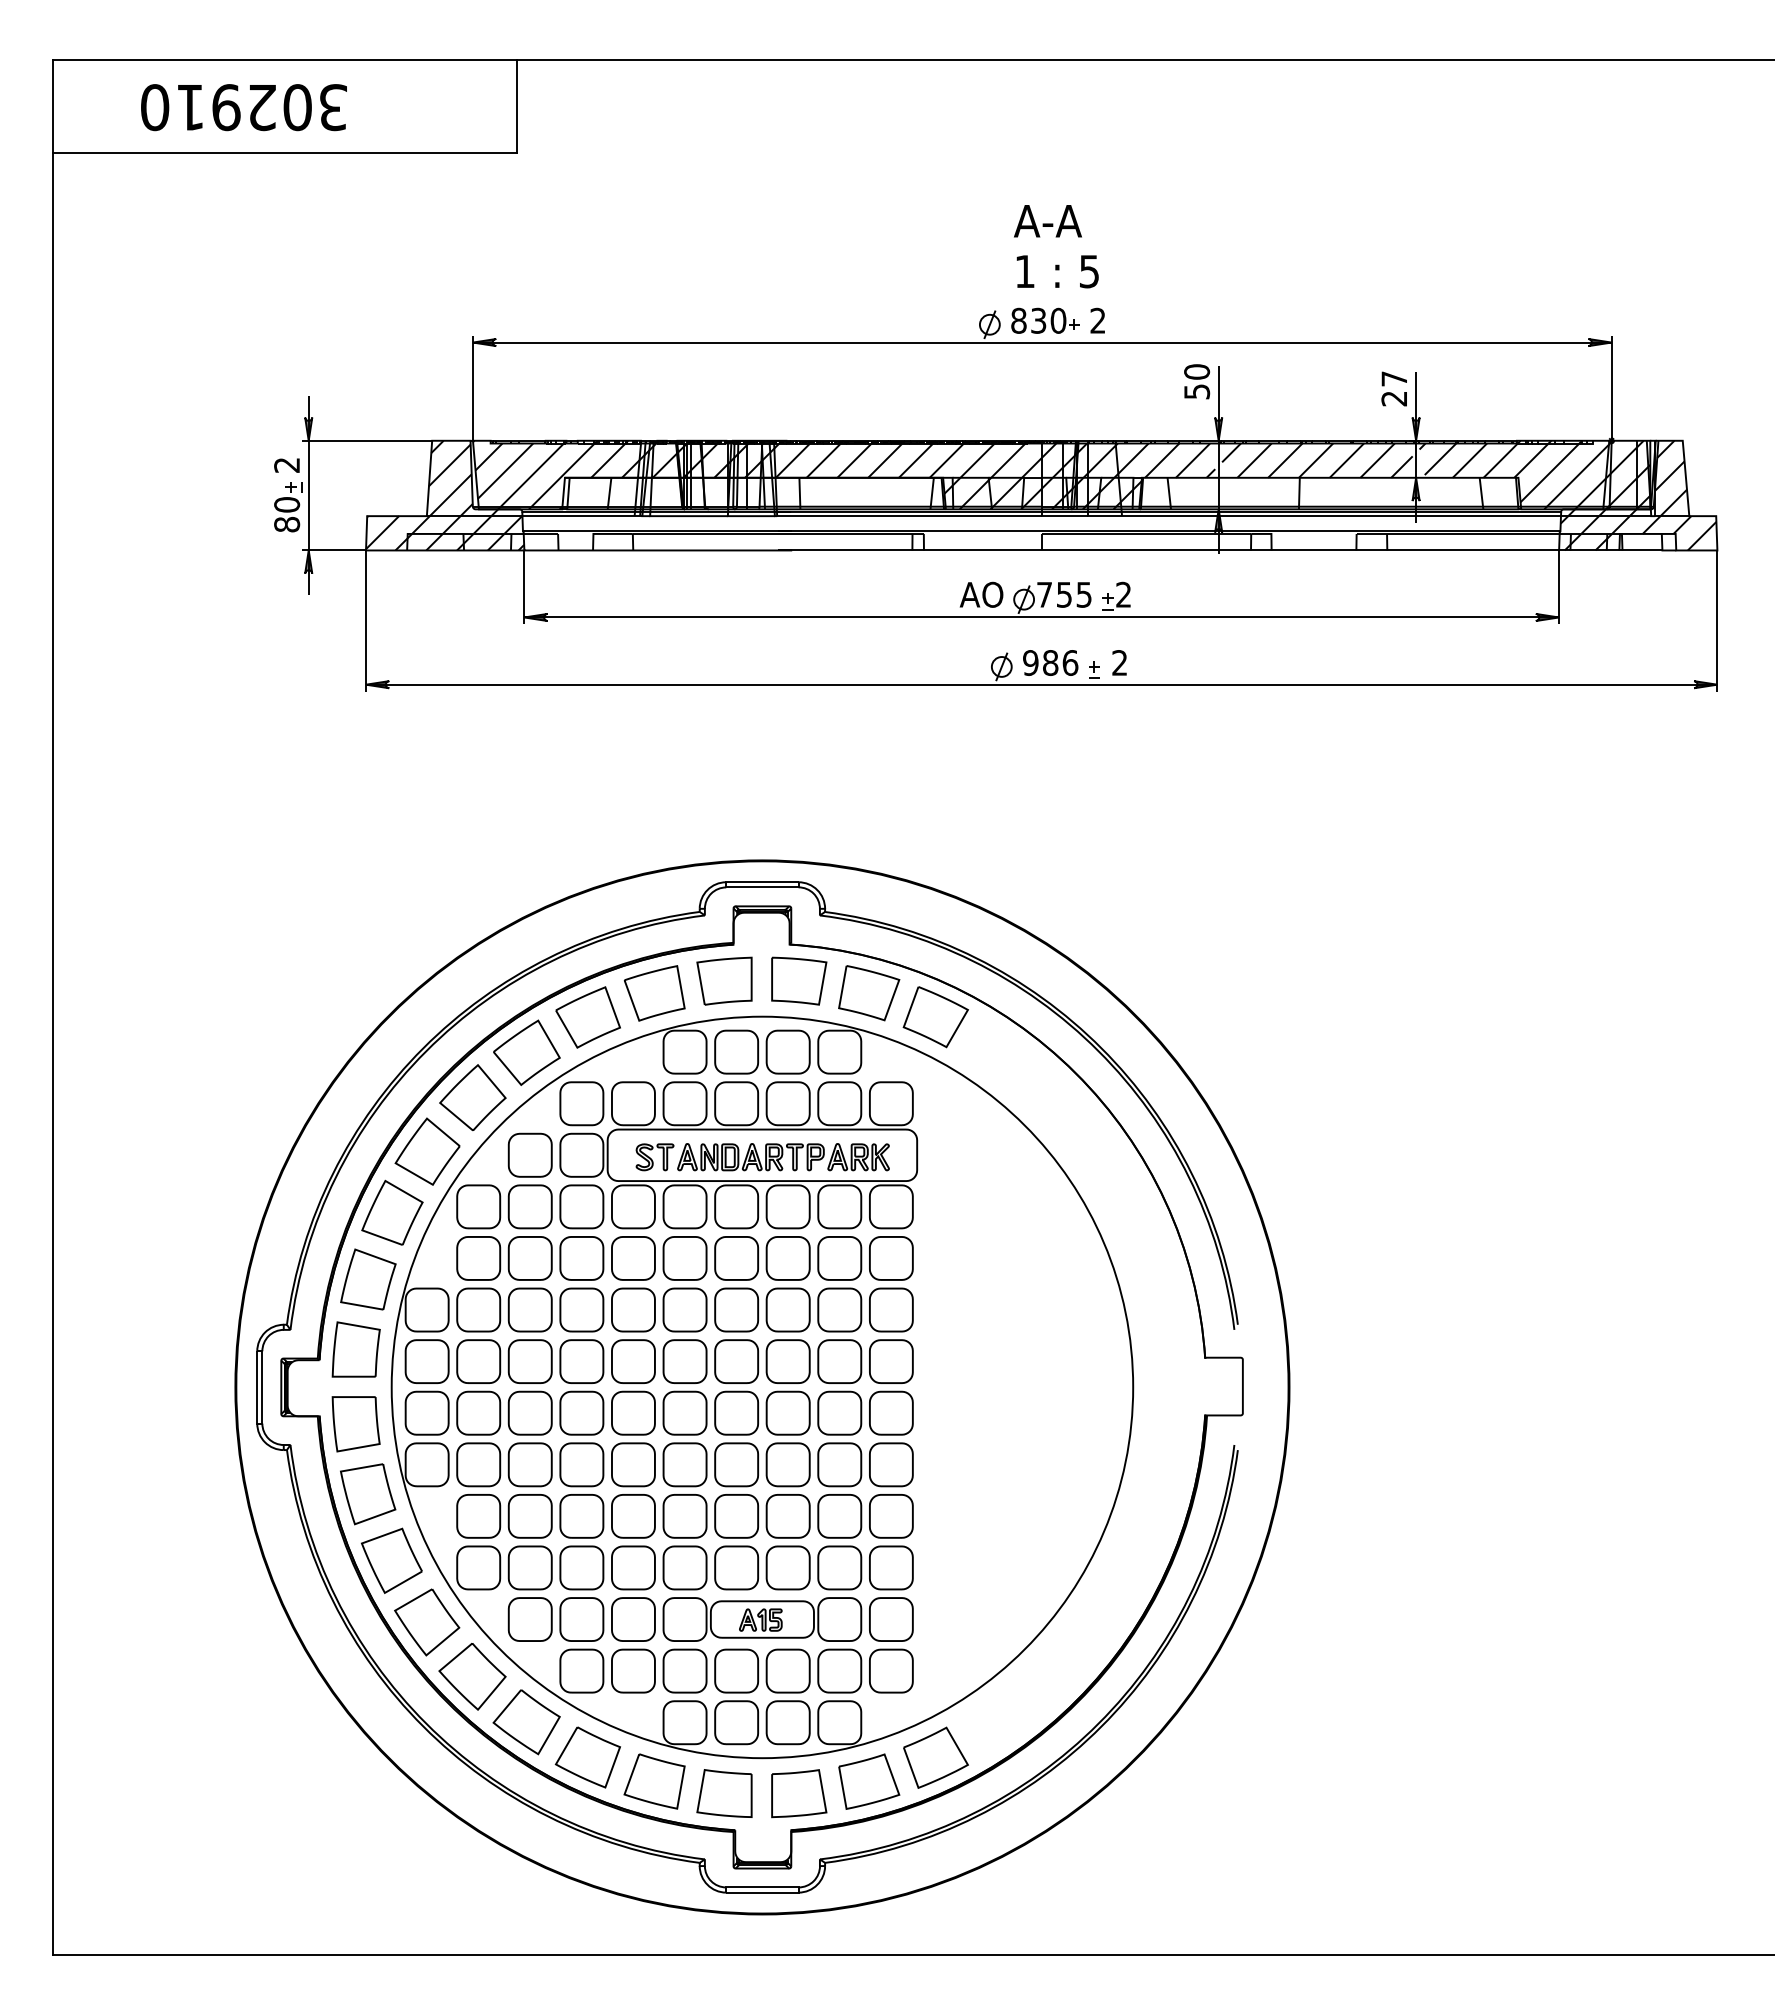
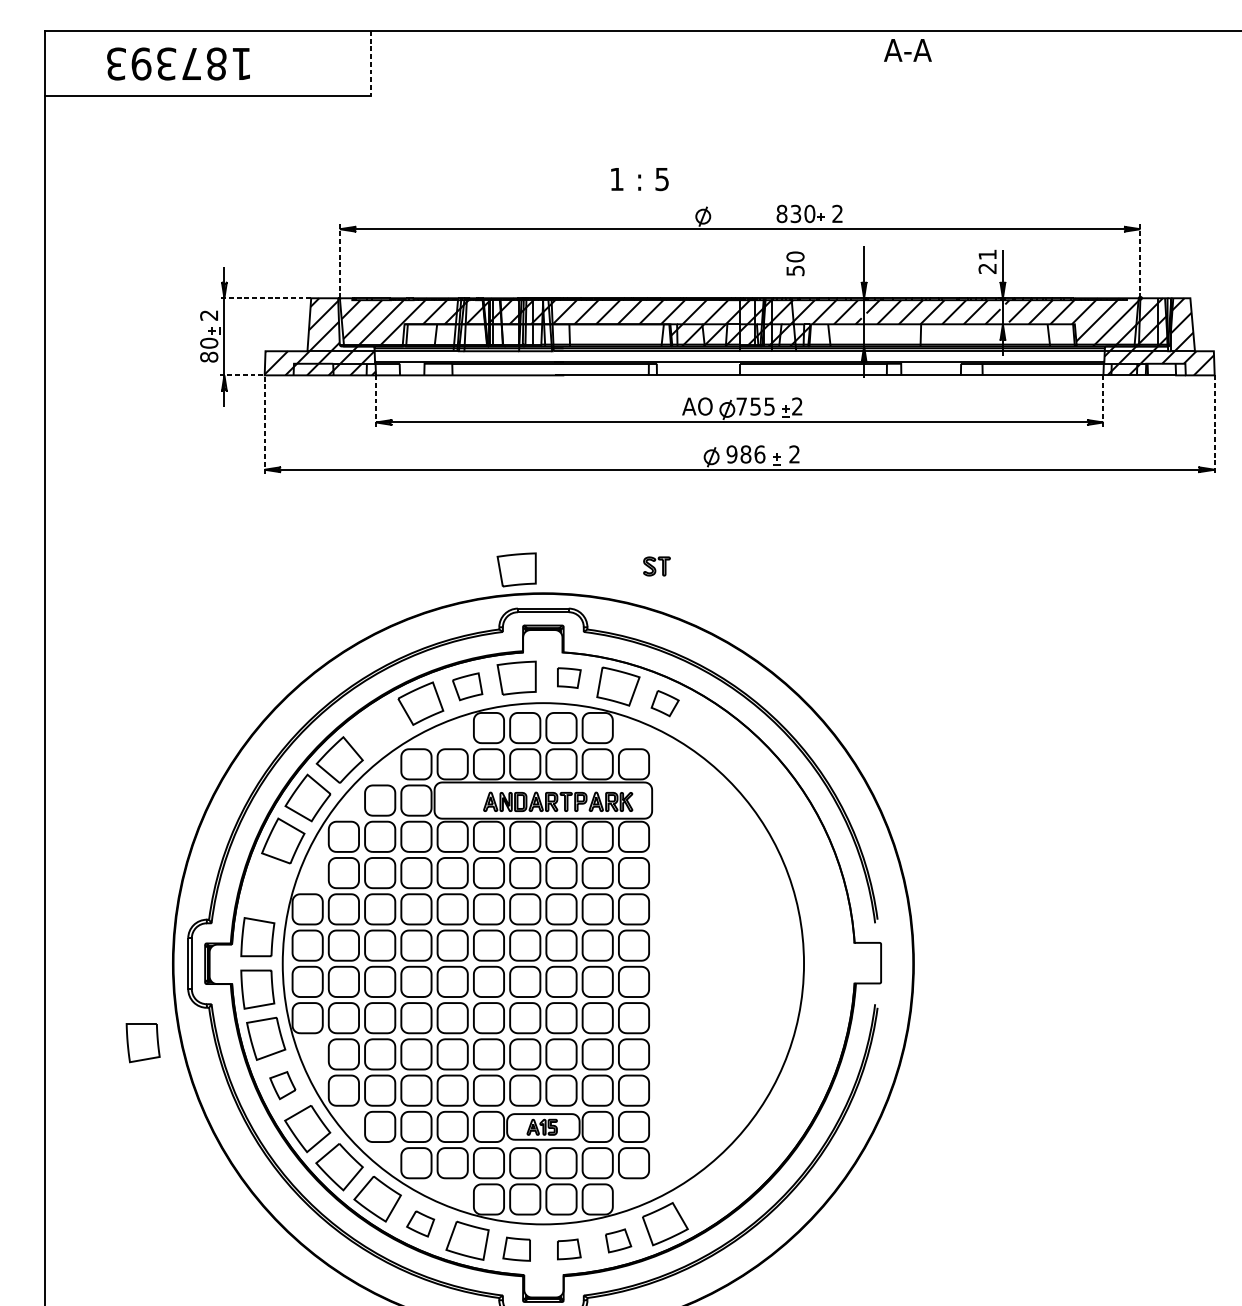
text: (243, 107) -> (178, 63), 302910 -> 187393
line: (516, 107) -> (370, 63), solid -> dashed
text: (1047, 221) -> (907, 50), moved
text: (1057, 271) -> (639, 179), moved
part: (1057, 320) -> (809, 213), moved
text: (1393, 378) -> (987, 254), 27 -> 21
text: (1197, 381) -> (795, 263), moved
line: (472, 388) -> (339, 261), solid -> dashed
line: (1611, 388) -> (1140, 261), solid -> dashed
line: (366, 440) -> (265, 298), solid -> dashed
line: (524, 587) -> (376, 401), solid -> dashed
line: (1559, 587) -> (1103, 401), solid -> dashed
line: (366, 588) -> (265, 402), solid -> dashed
line: (1717, 620) -> (1214, 424), solid -> dashed
part: (724, 826) -> (516, 569), added
part: (799, 980) -> (569, 677), size x0.6
part: (654, 993) -> (467, 686), size x0.7
part: (935, 1017) -> (665, 703), size x0.6
part: (526, 1052) -> (377, 728), removed
part: (654, 1157) -> (656, 566), moved
part: (368, 1279) -> (266, 887), removed
part: (192, 1500) -> (142, 1043), added
part: (391, 1560) -> (282, 1085), size x0.6
part: (587, 1757) -> (420, 1223), size x0.6
part: (869, 1781) -> (618, 1240), size x0.6
part: (724, 1793) -> (516, 1249), size x0.7
part: (799, 1793) -> (569, 1249), size x0.6

